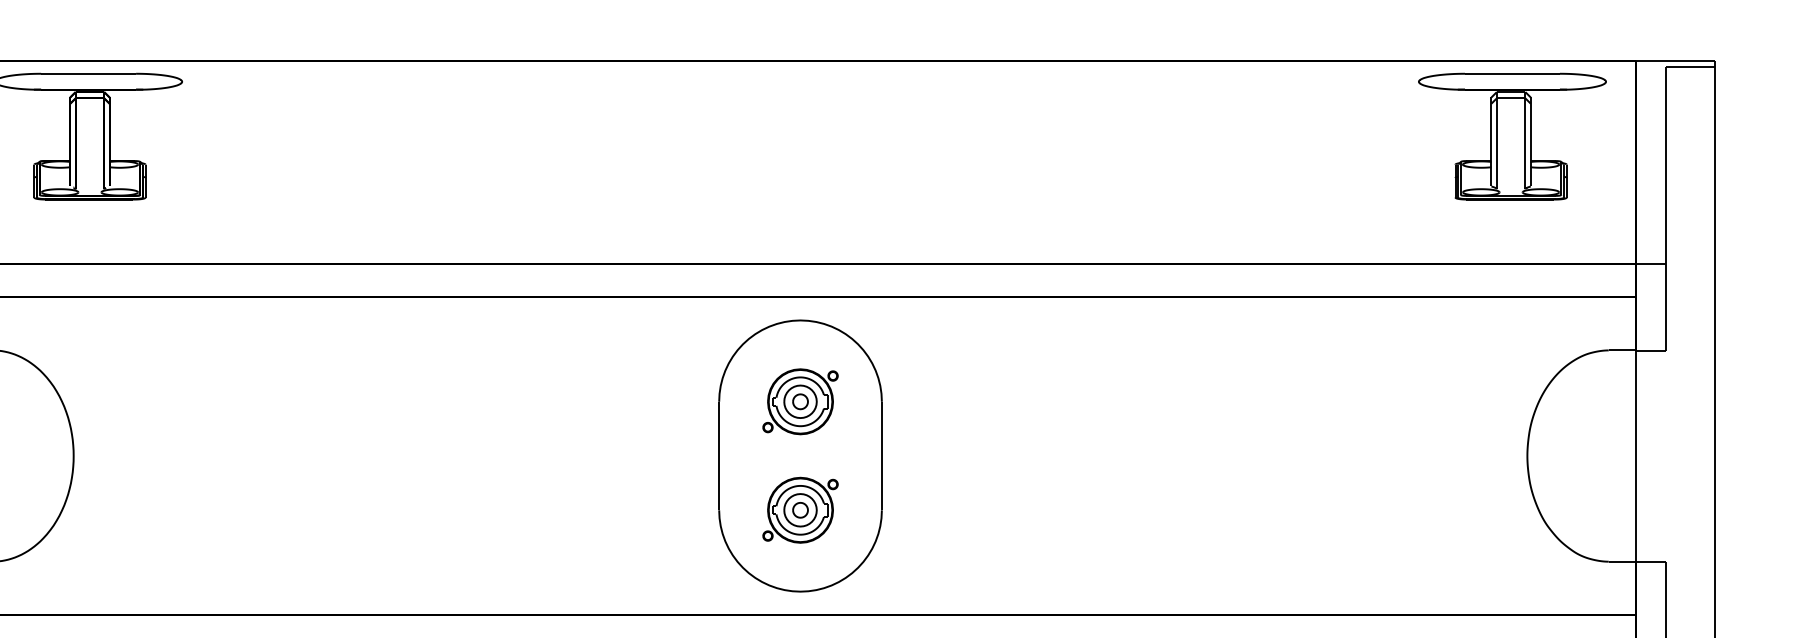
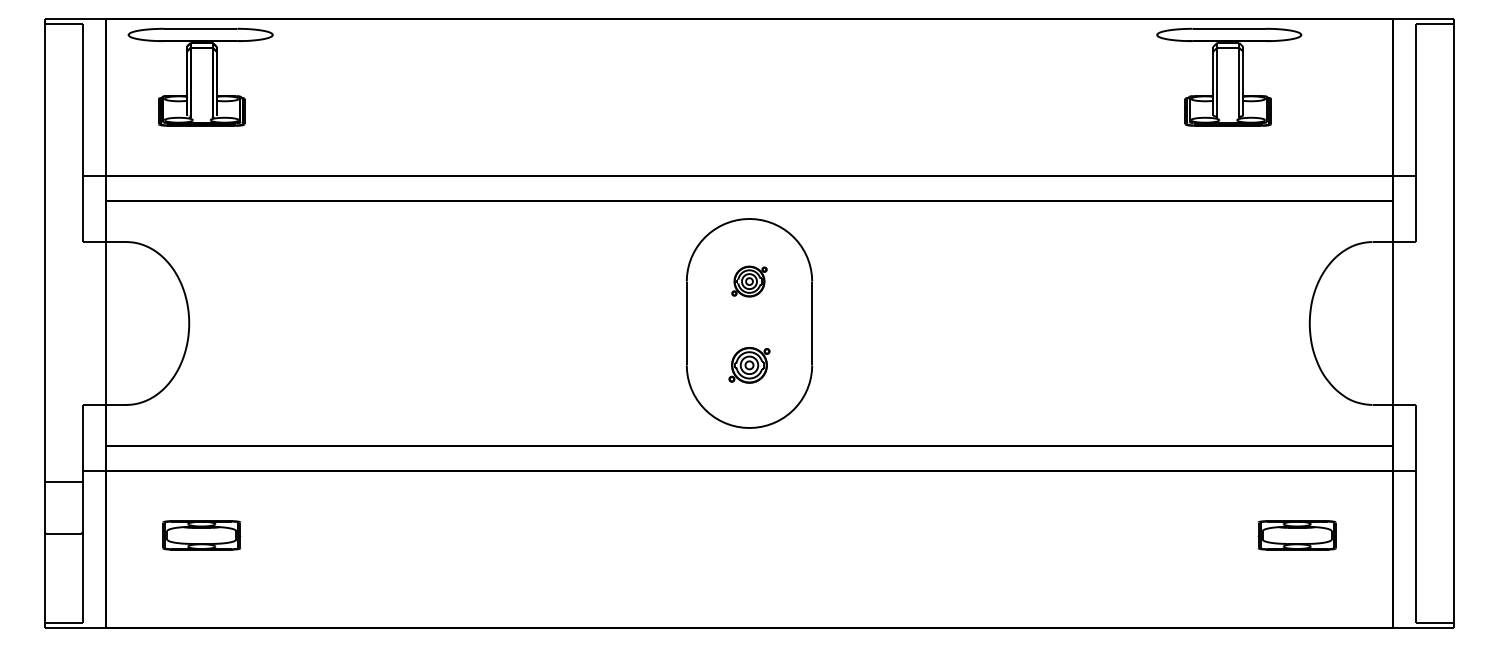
part: (1512, 135) -> (1229, 76), moved
part: (800, 401) -> (749, 281), size x0.6
part: (800, 510) -> (749, 365), size x0.7

